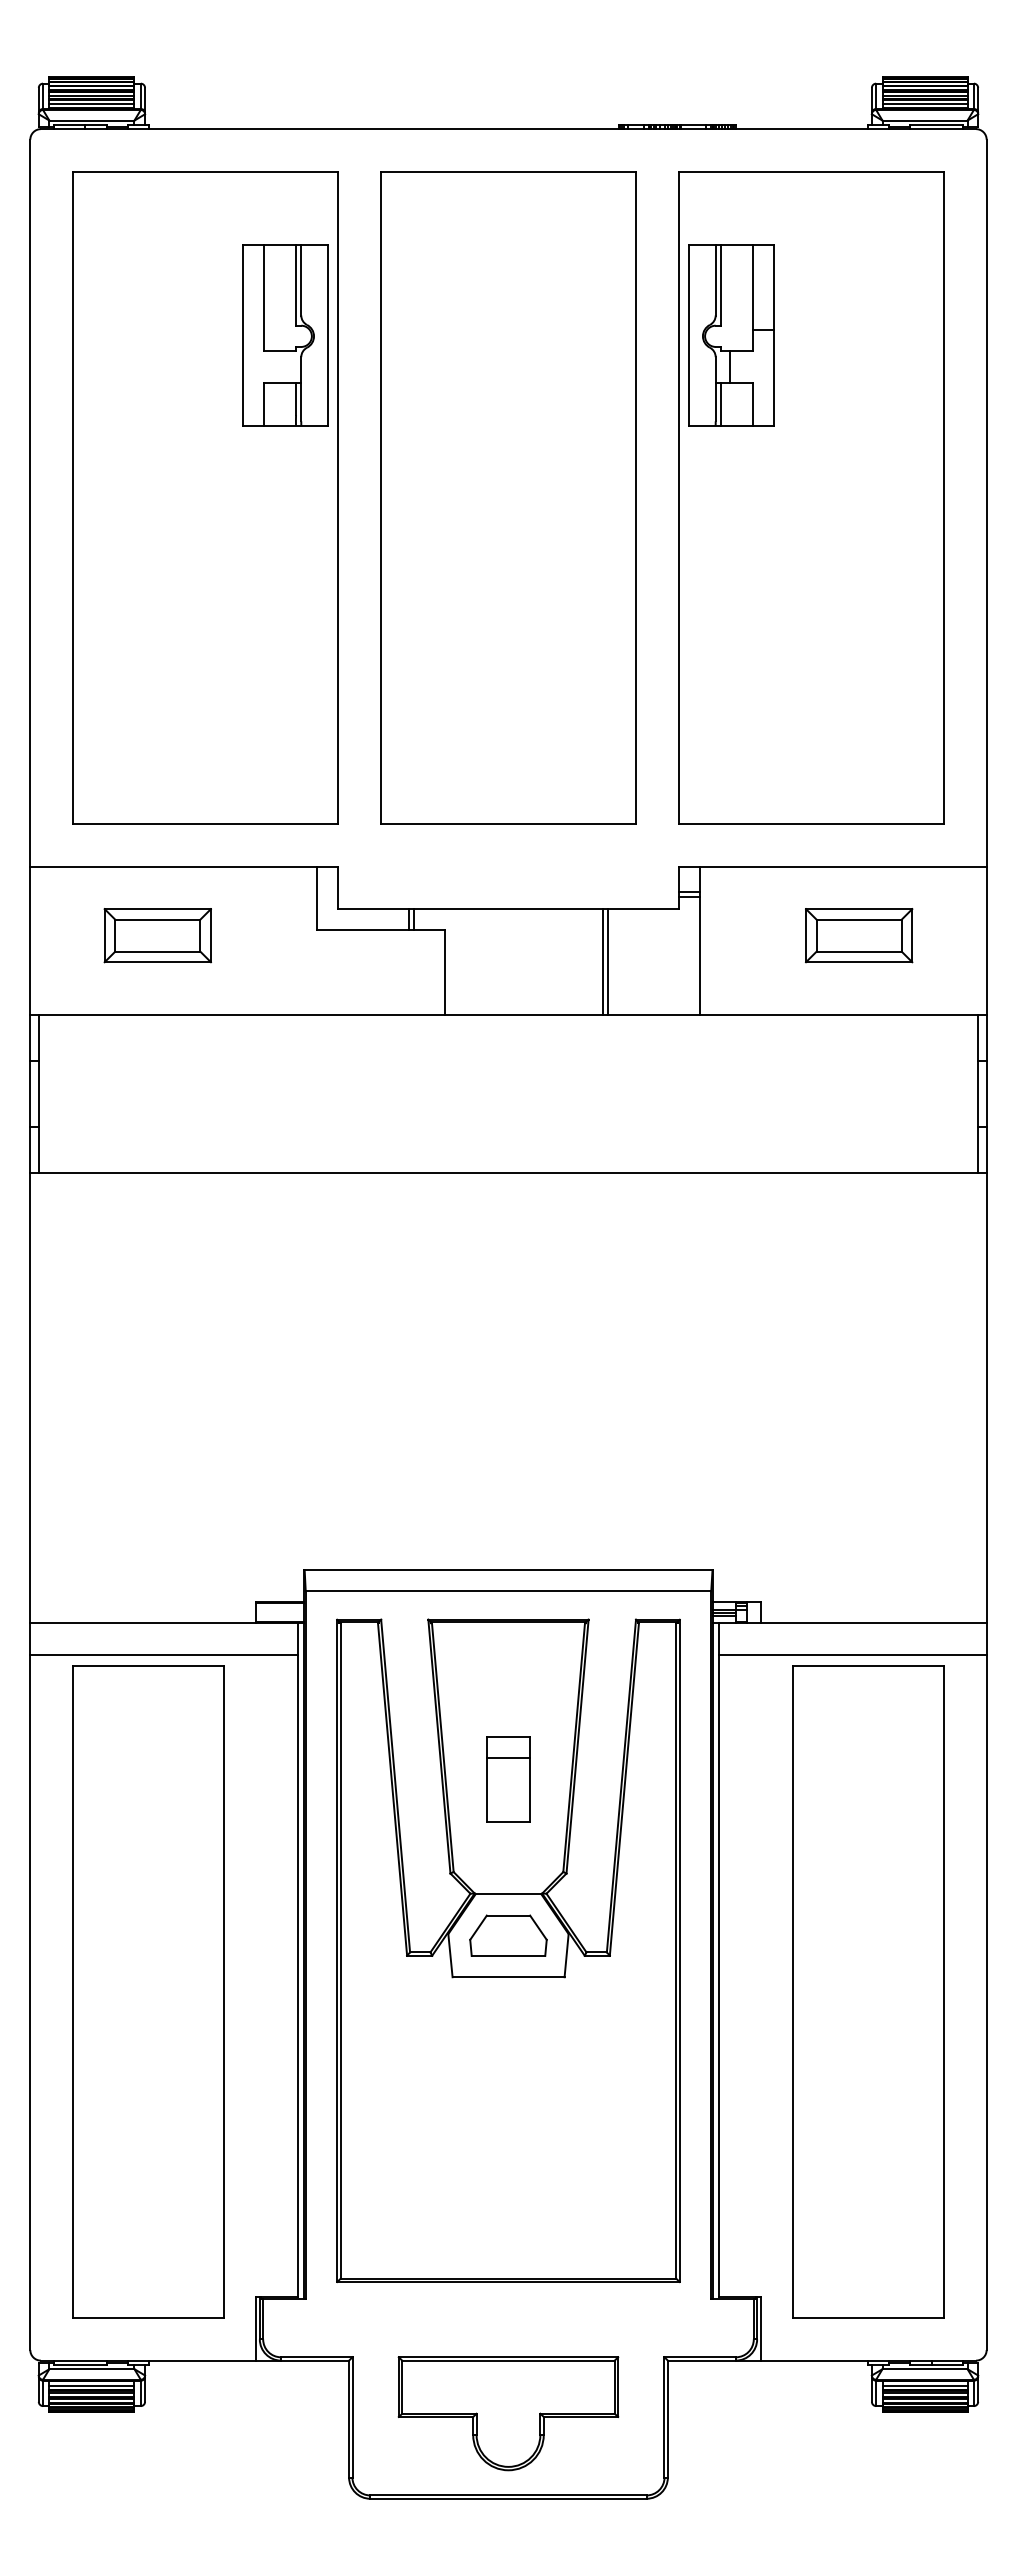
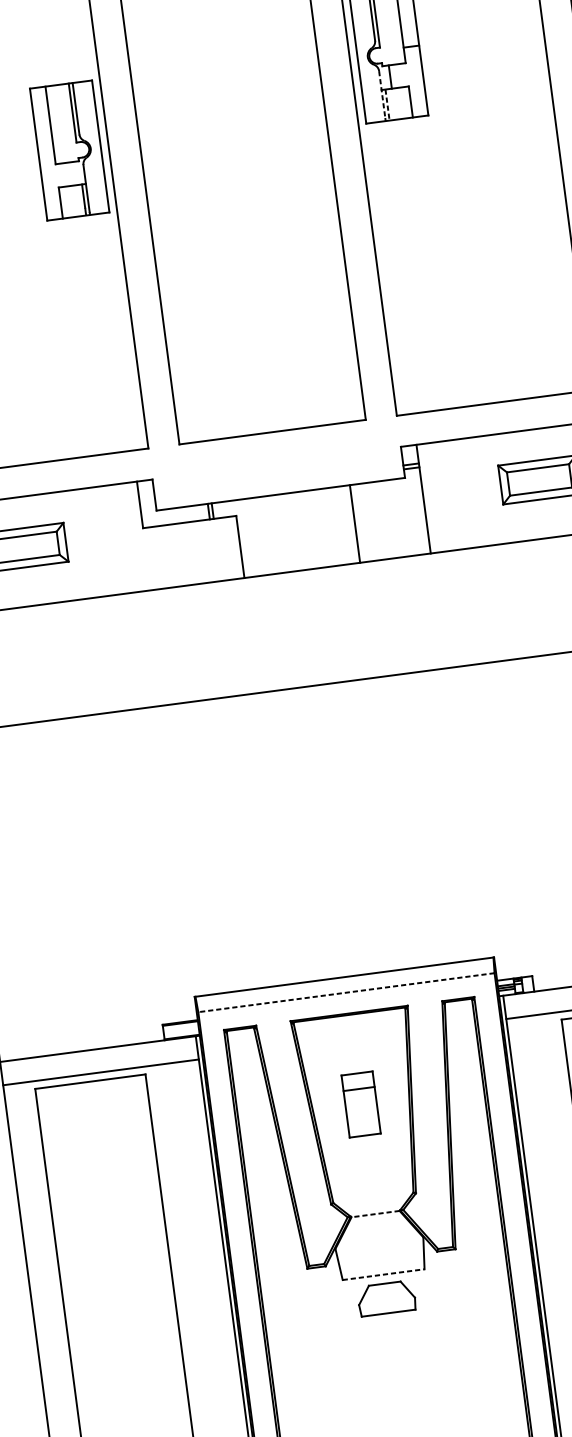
part: (285, 335) -> (69, 150), moved
line: (715, 389) -> (382, 94), solid -> dashed
line: (721, 404) -> (387, 105), solid -> dashed
line: (608, 962) -> (359, 523), removed
line: (508, 1591) -> (346, 992), solid -> dashed
part: (508, 1779) -> (361, 1104), moved
line: (508, 1894) -> (375, 1214), solid -> dashed
part: (508, 1935) -> (386, 1298), moved
line: (509, 1977) -> (384, 1274), solid -> dashed

